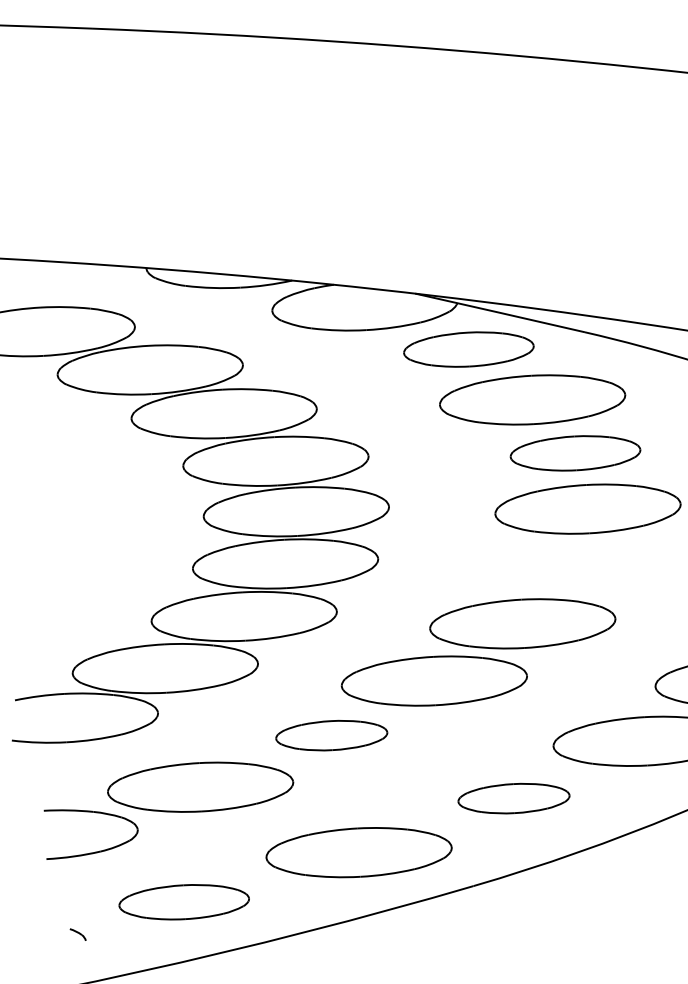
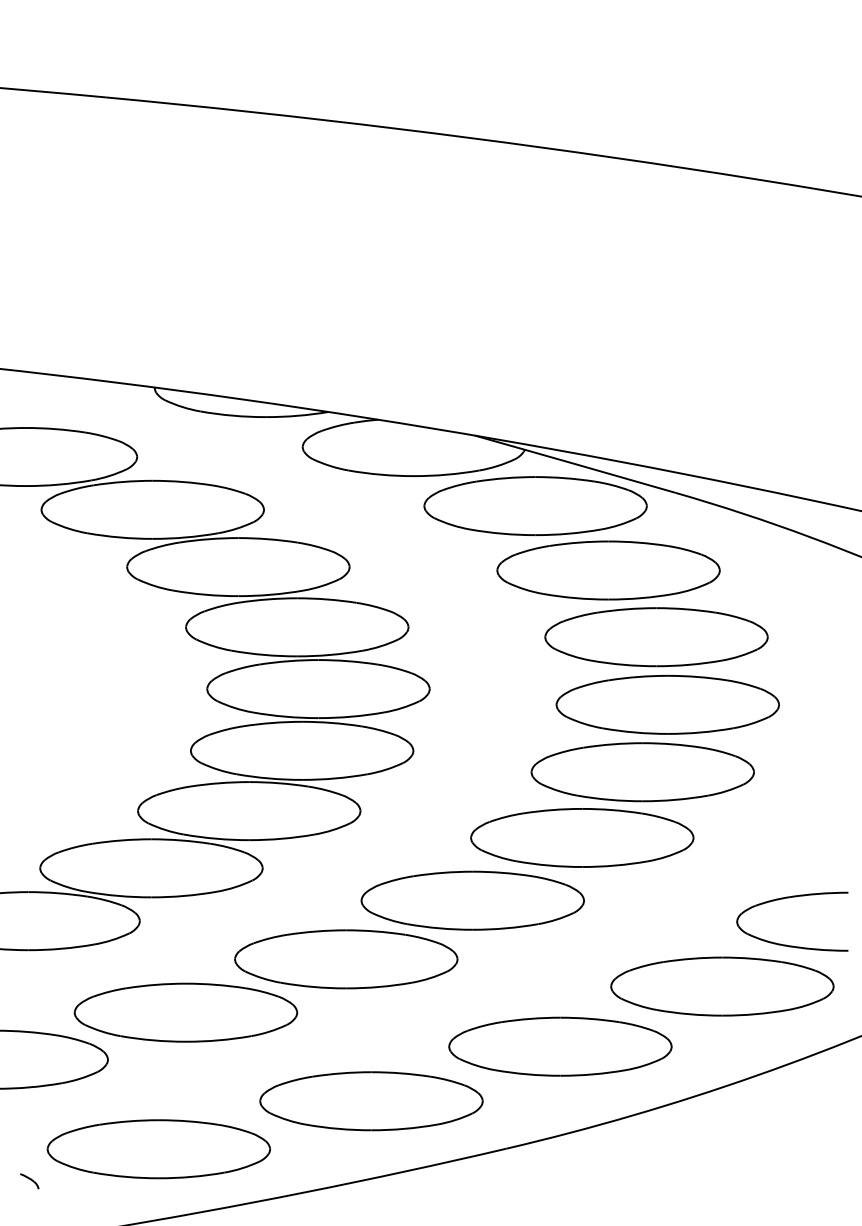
part: (468, 349) -> (535, 505), size x1.43
part: (575, 453) -> (656, 637), size x1.43
part: (569, 566) -> (642, 772), added
part: (331, 735) -> (346, 959), size x1.67
part: (514, 798) -> (560, 1046), size x1.67
part: (183, 902) -> (158, 1149), size x1.43

